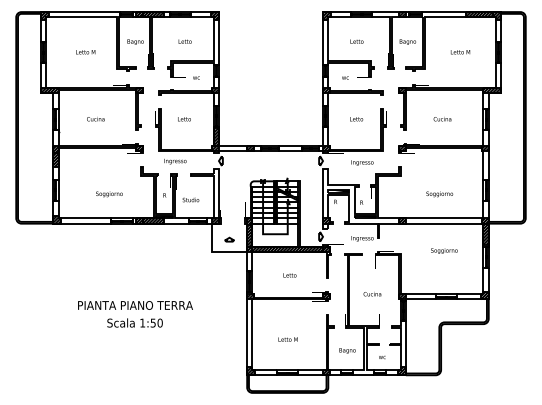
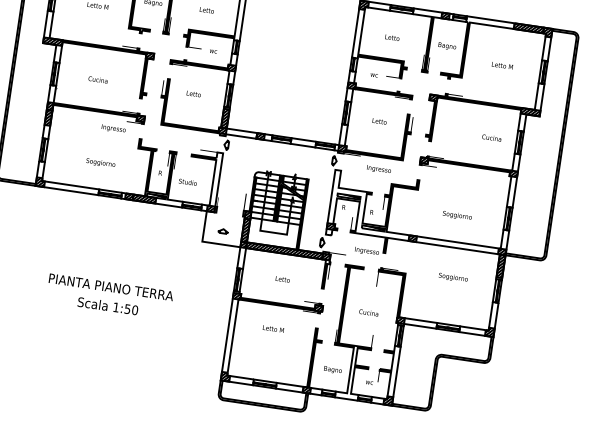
text: (442, 119) -> (491, 138), moved
text: (175, 161) -> (113, 128), moved
text: (287, 339) -> (272, 328), moved

